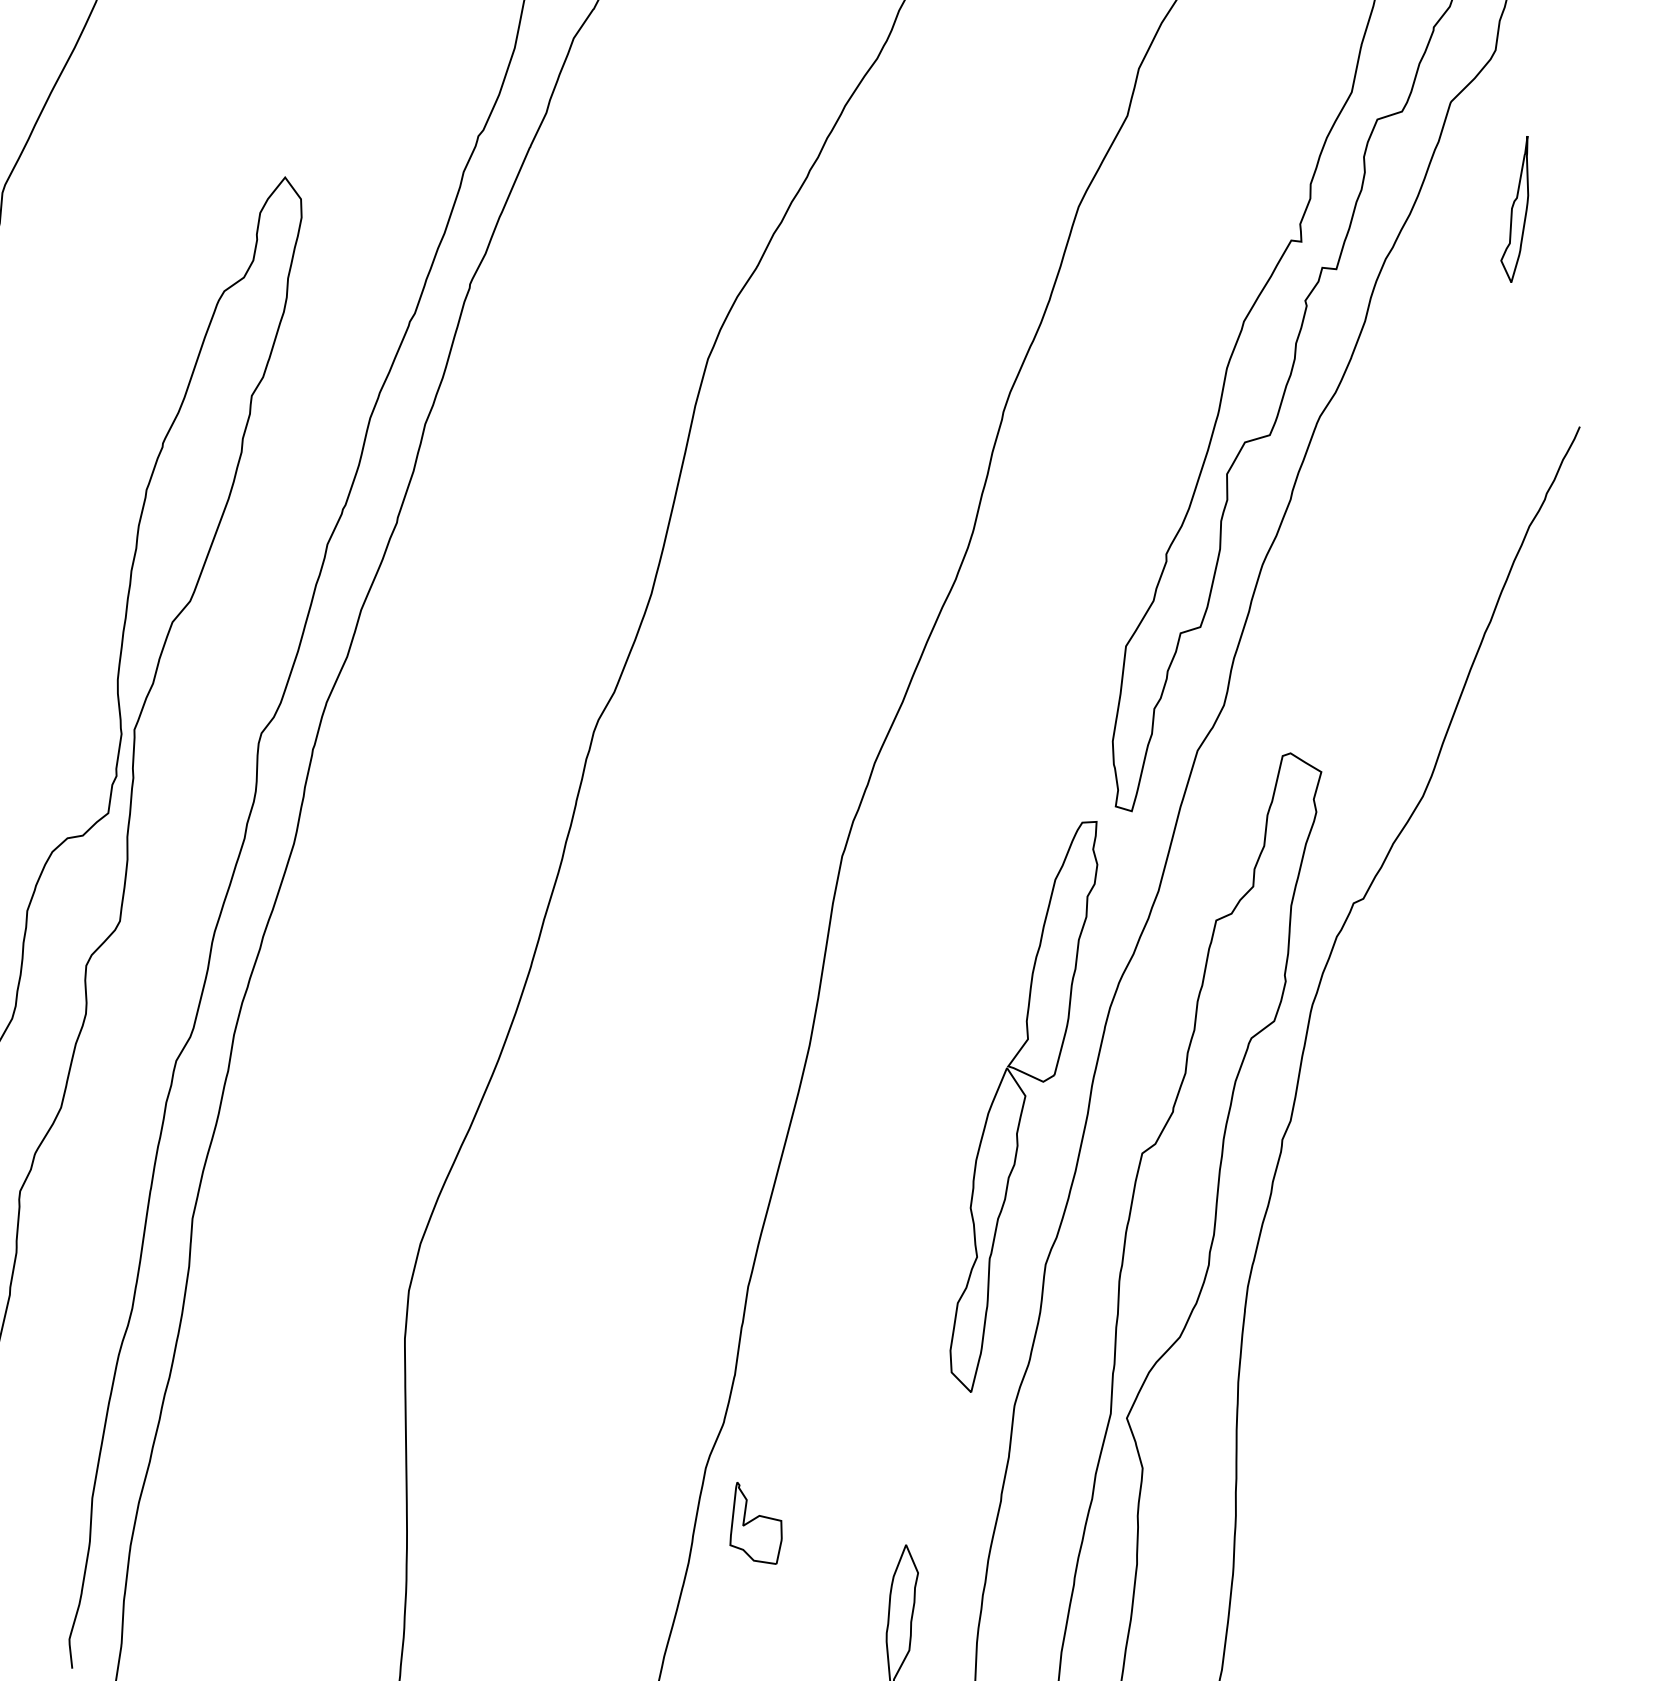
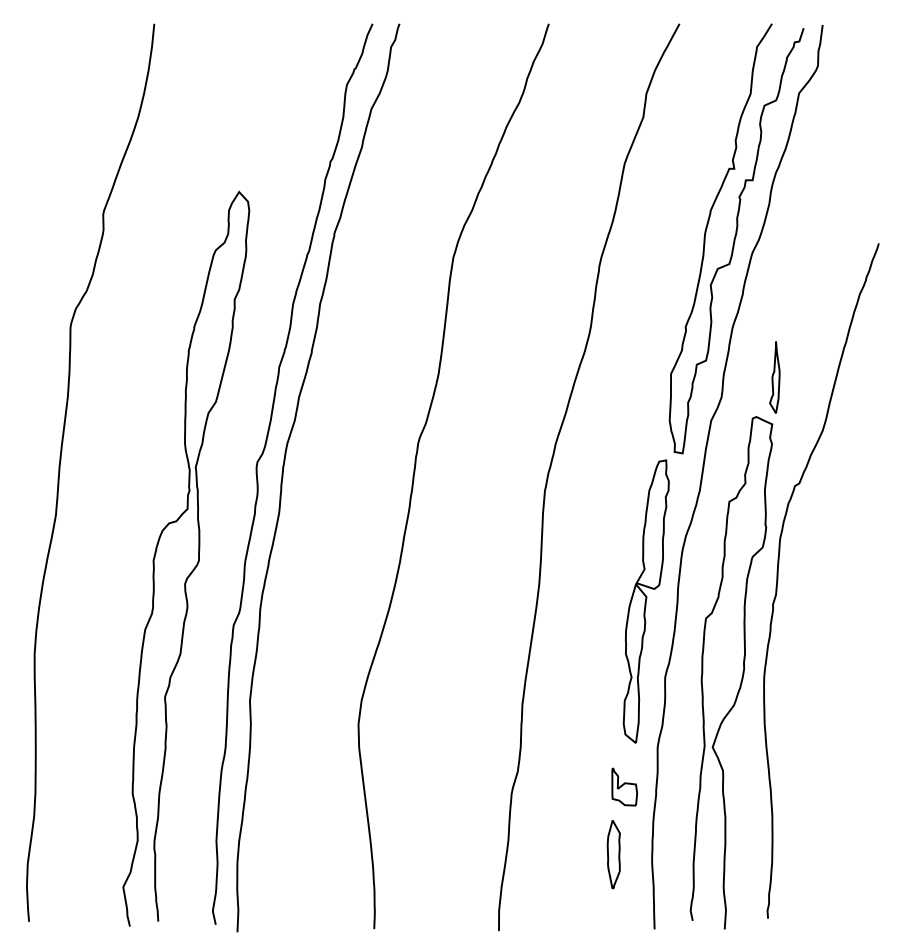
part: (1516, 208) -> (774, 377), moved
part: (757, 1522) -> (624, 786), moved

